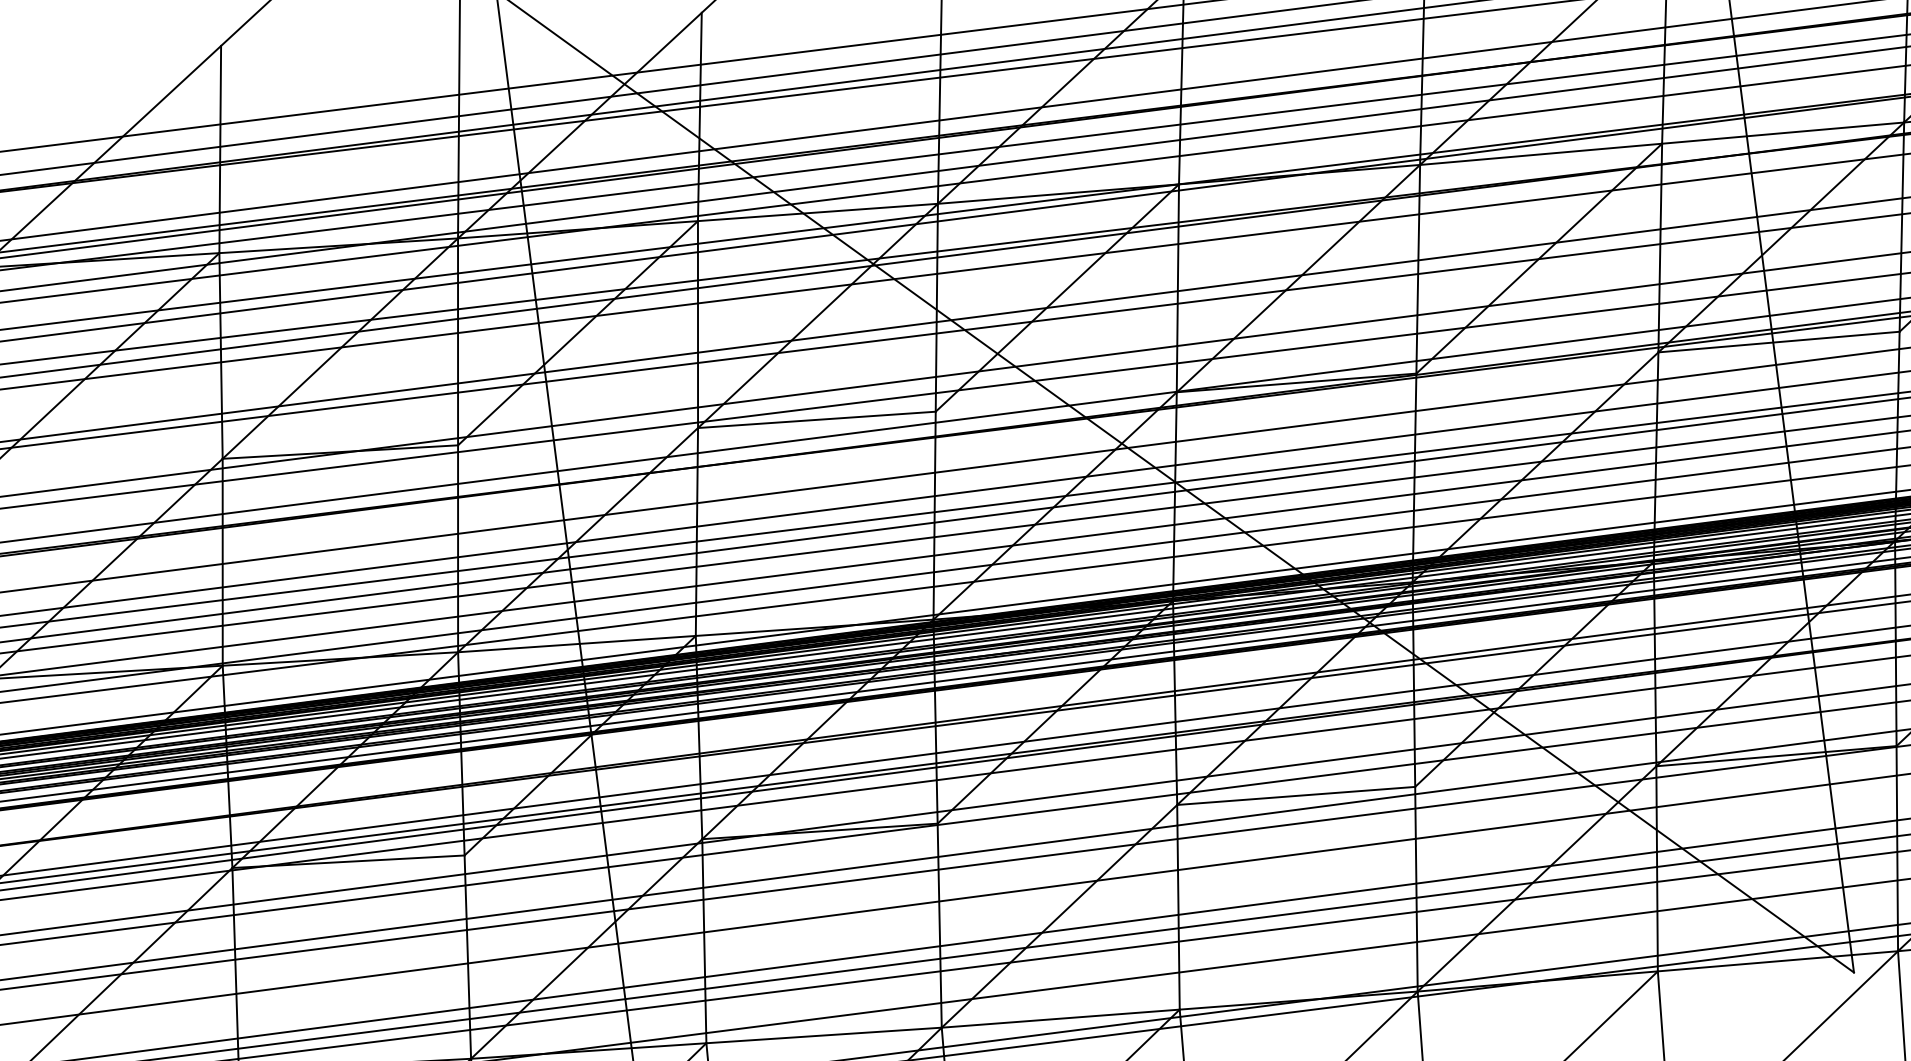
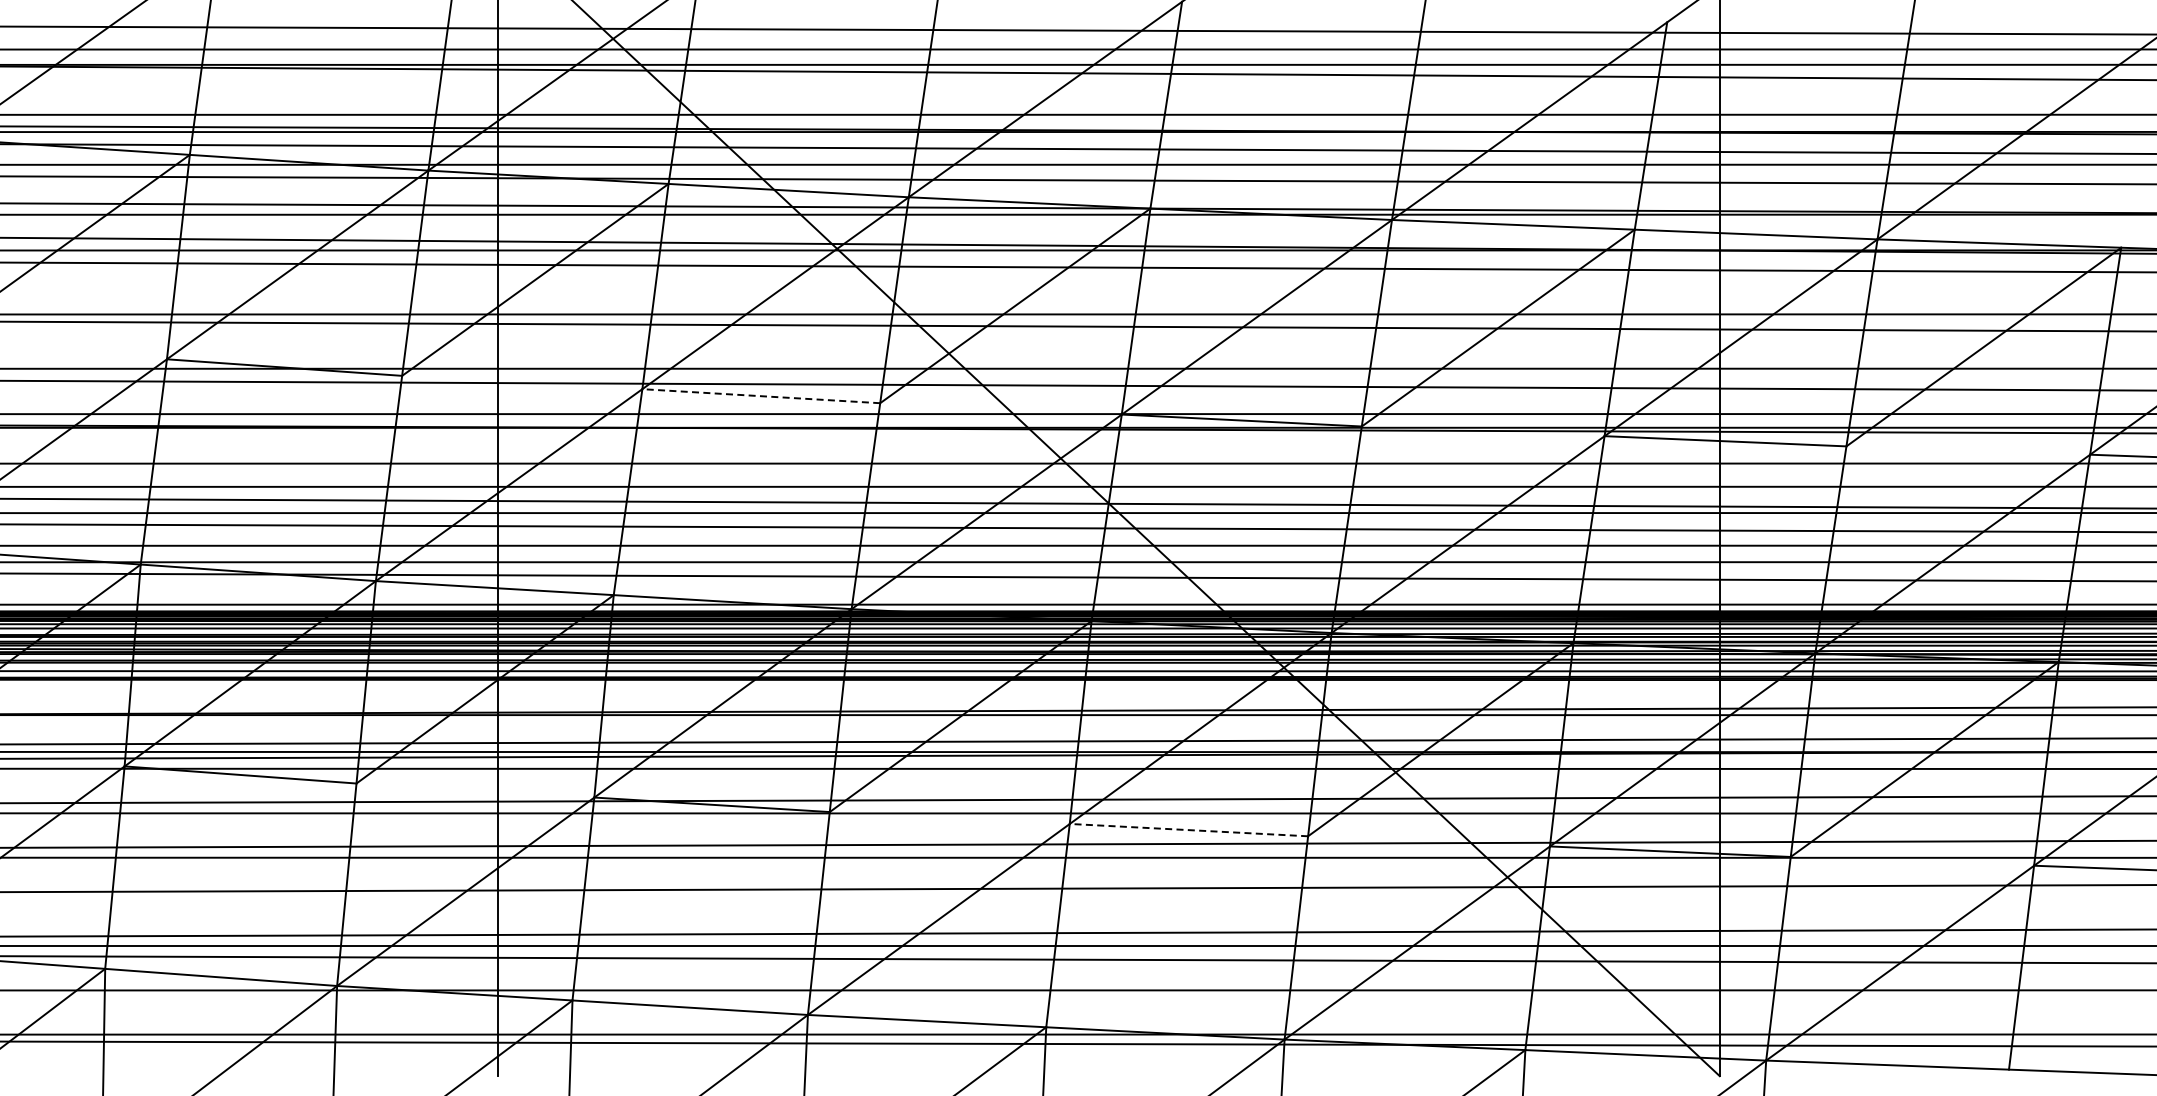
line: (816, 420) -> (760, 396), solid -> dashed
line: (1295, 796) -> (1188, 830), solid -> dashed

